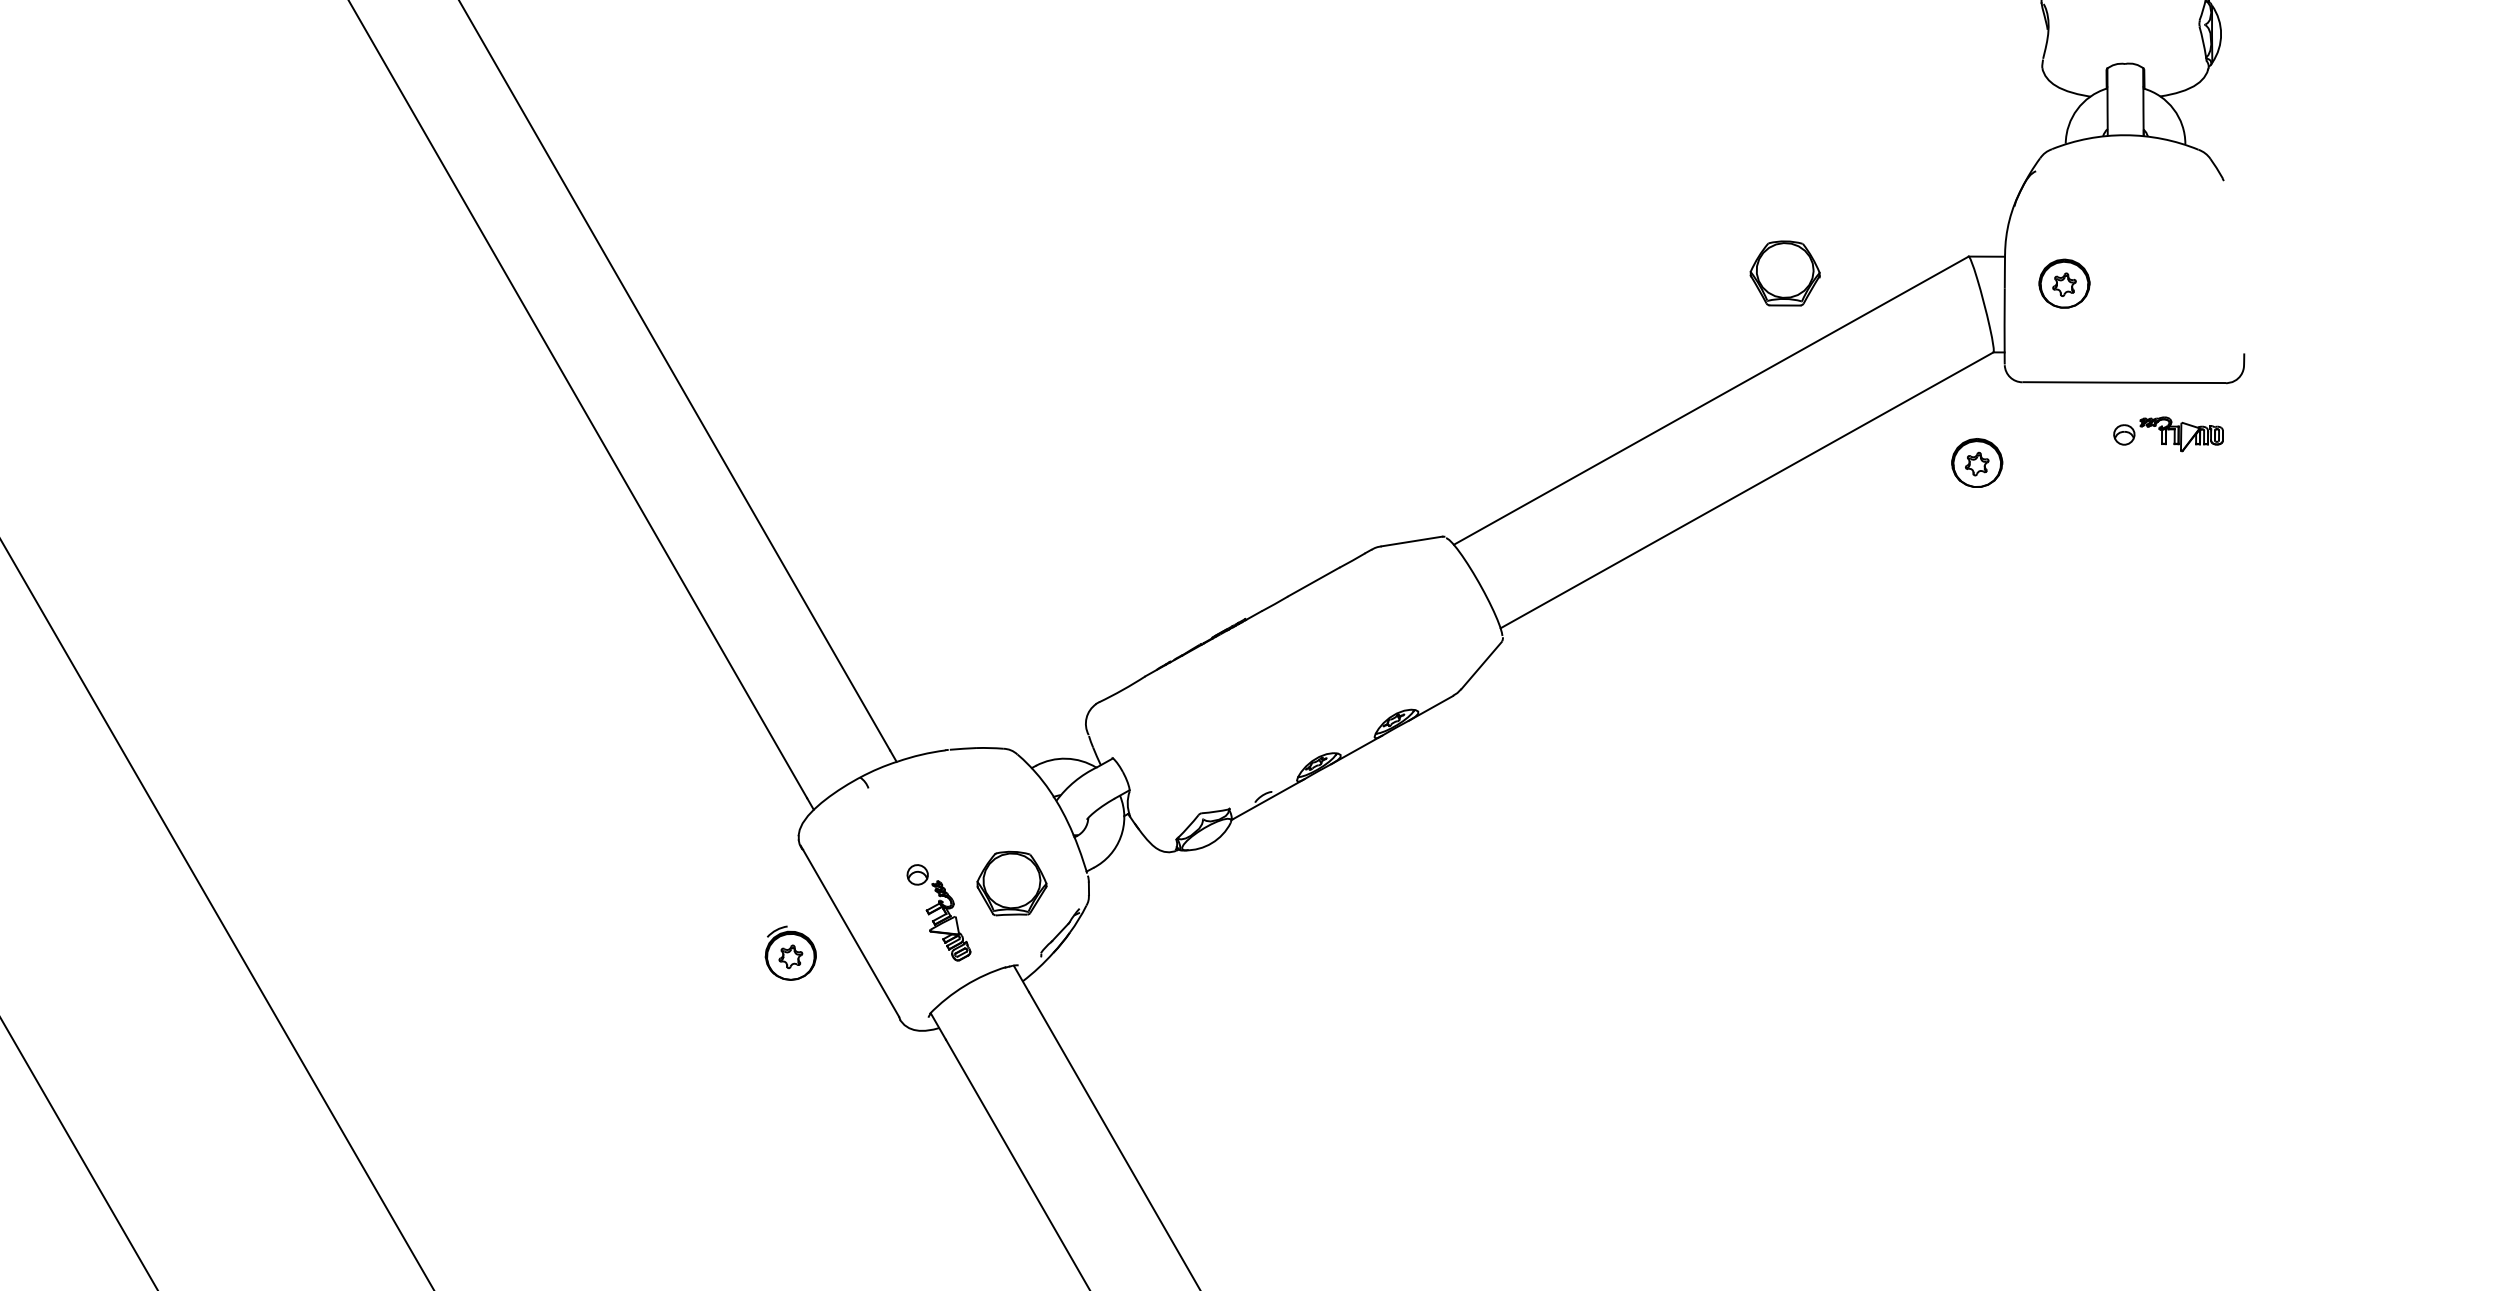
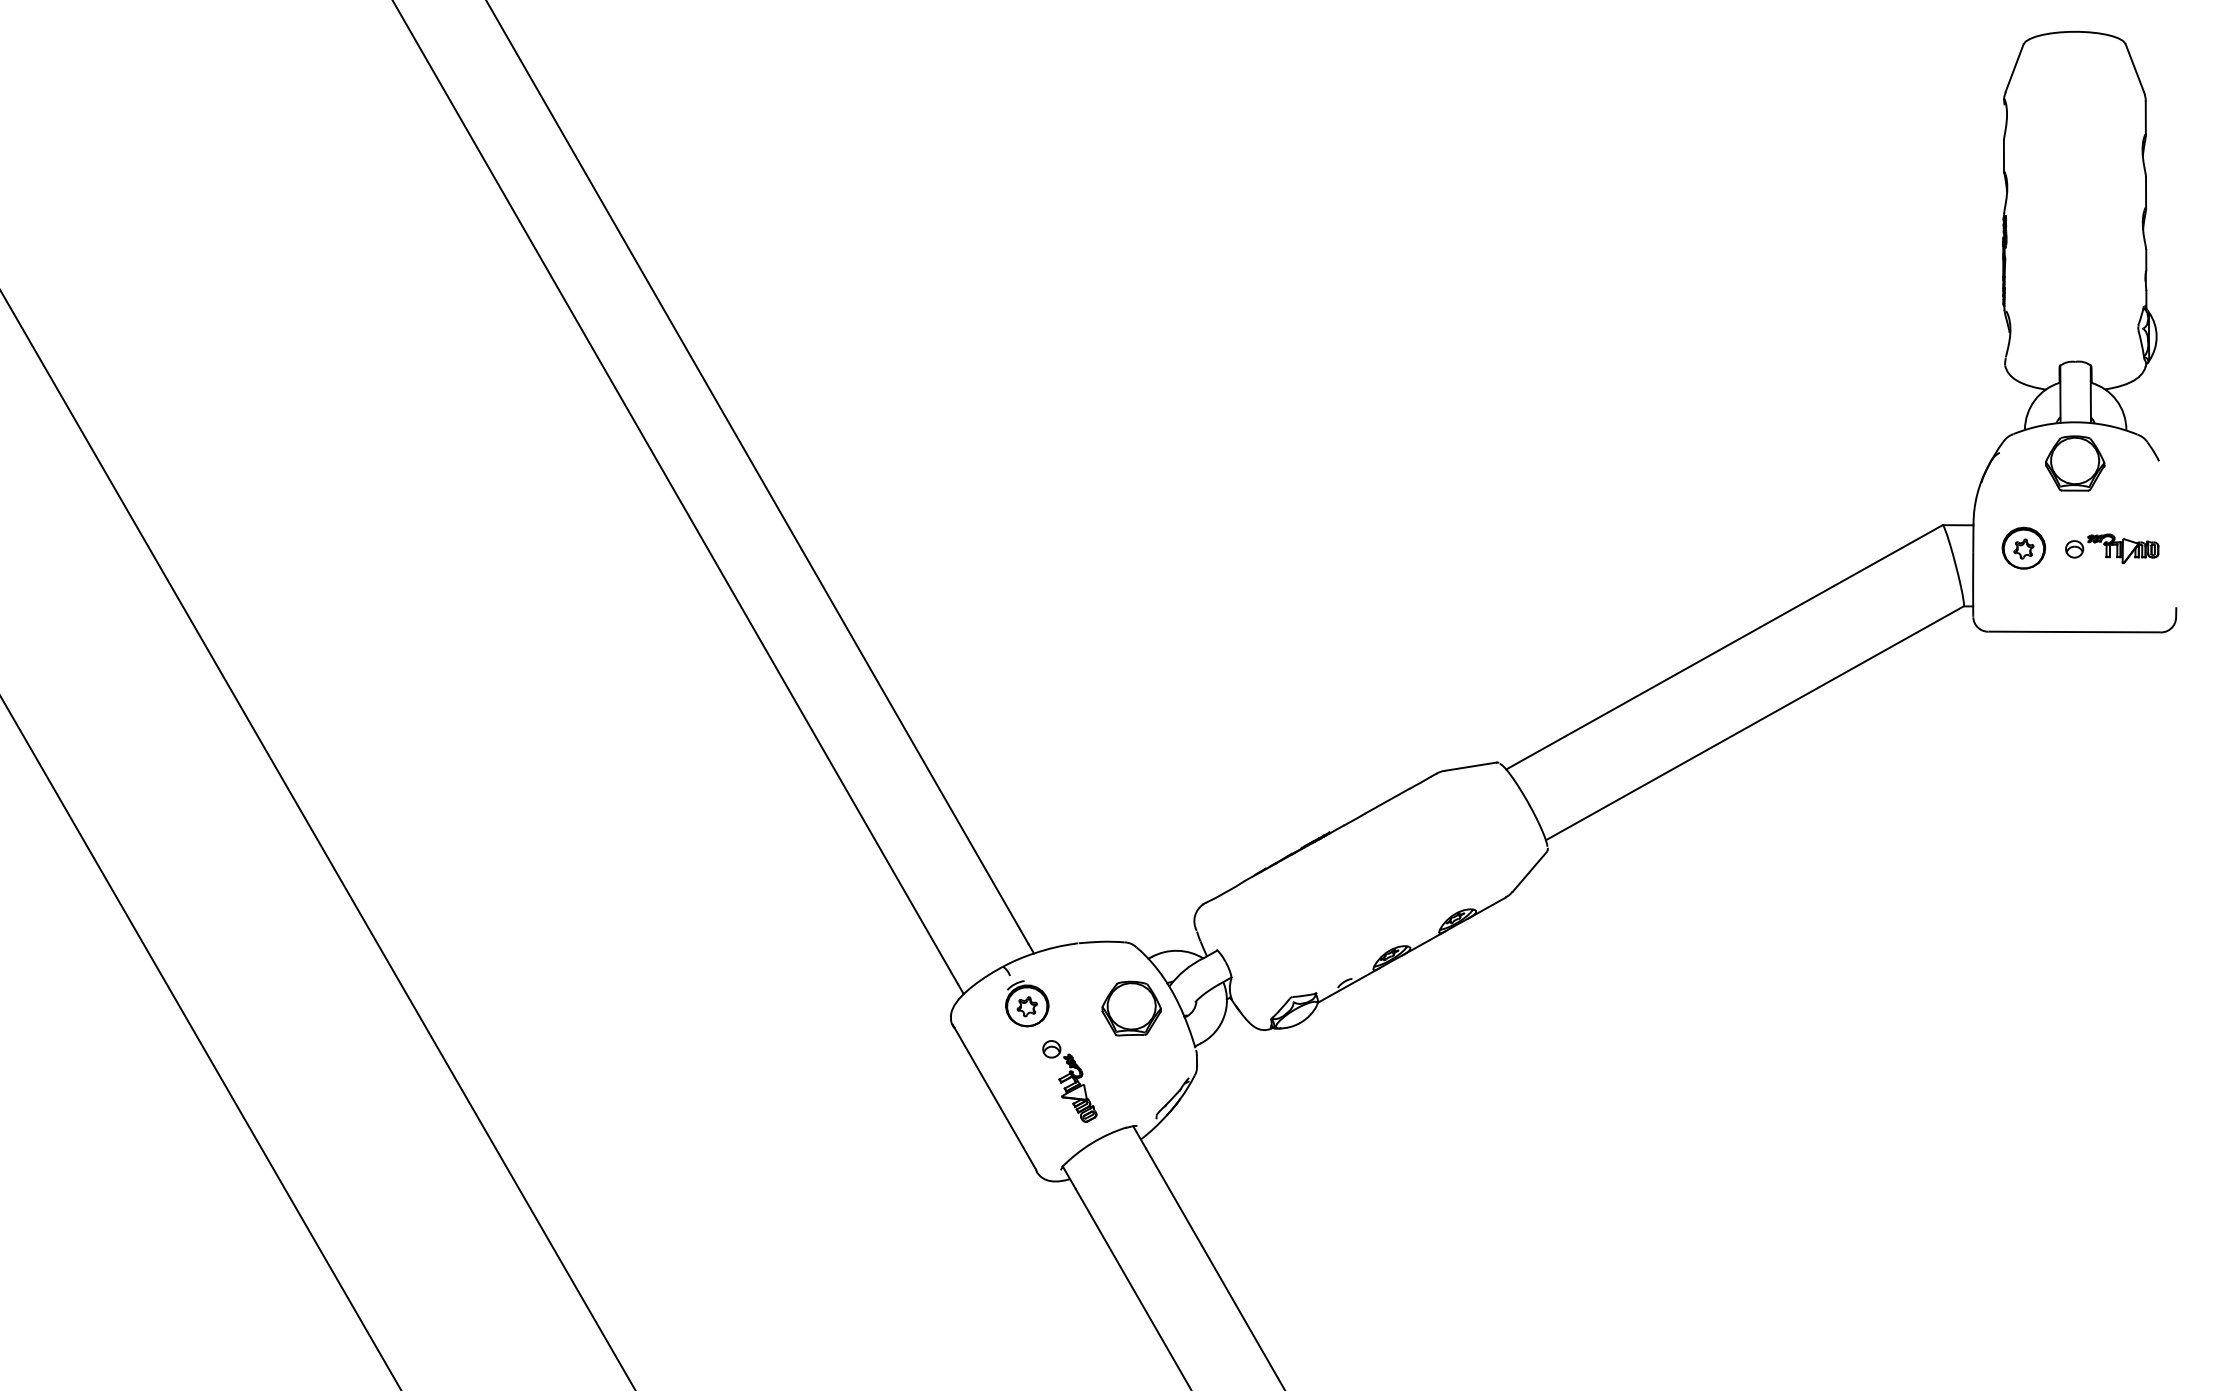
part: (1785, 273) -> (2075, 463), moved
part: (2169, 433) -> (2112, 548), moved
part: (1976, 462) -> (1949, 699), removed
part: (1011, 883) -> (1131, 1008), moved
part: (791, 952) -> (1027, 1003), moved

